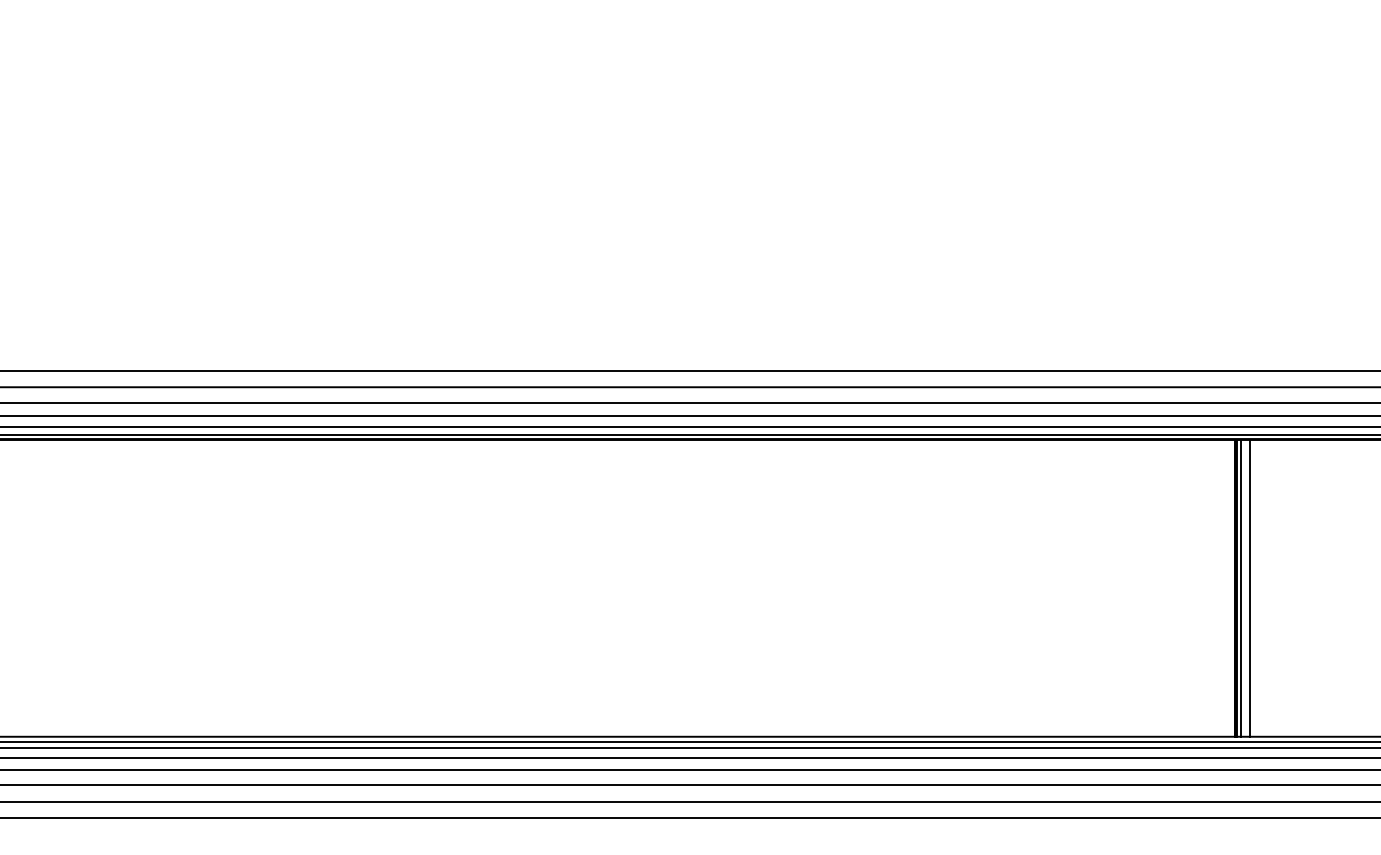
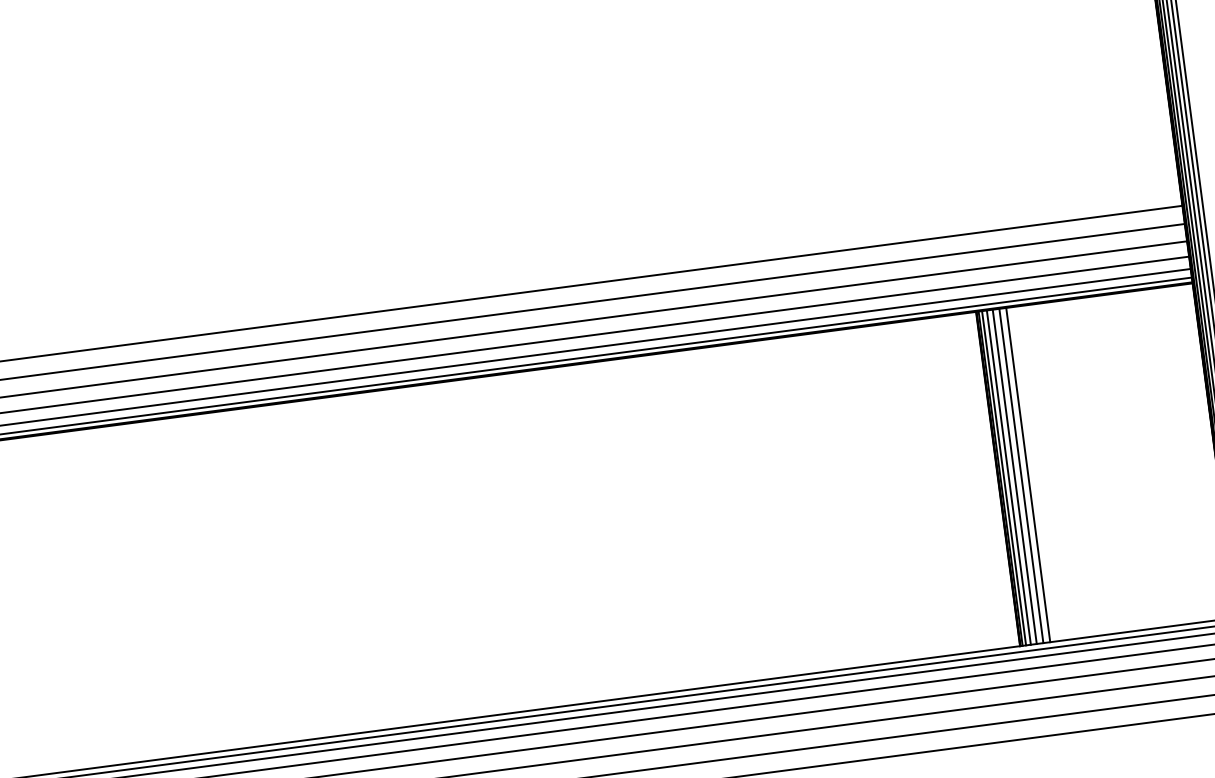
line: (1244, 588) -> (1008, 477), added
line: (1255, 588) -> (1020, 476), added
line: (1261, 588) -> (1027, 475), added

